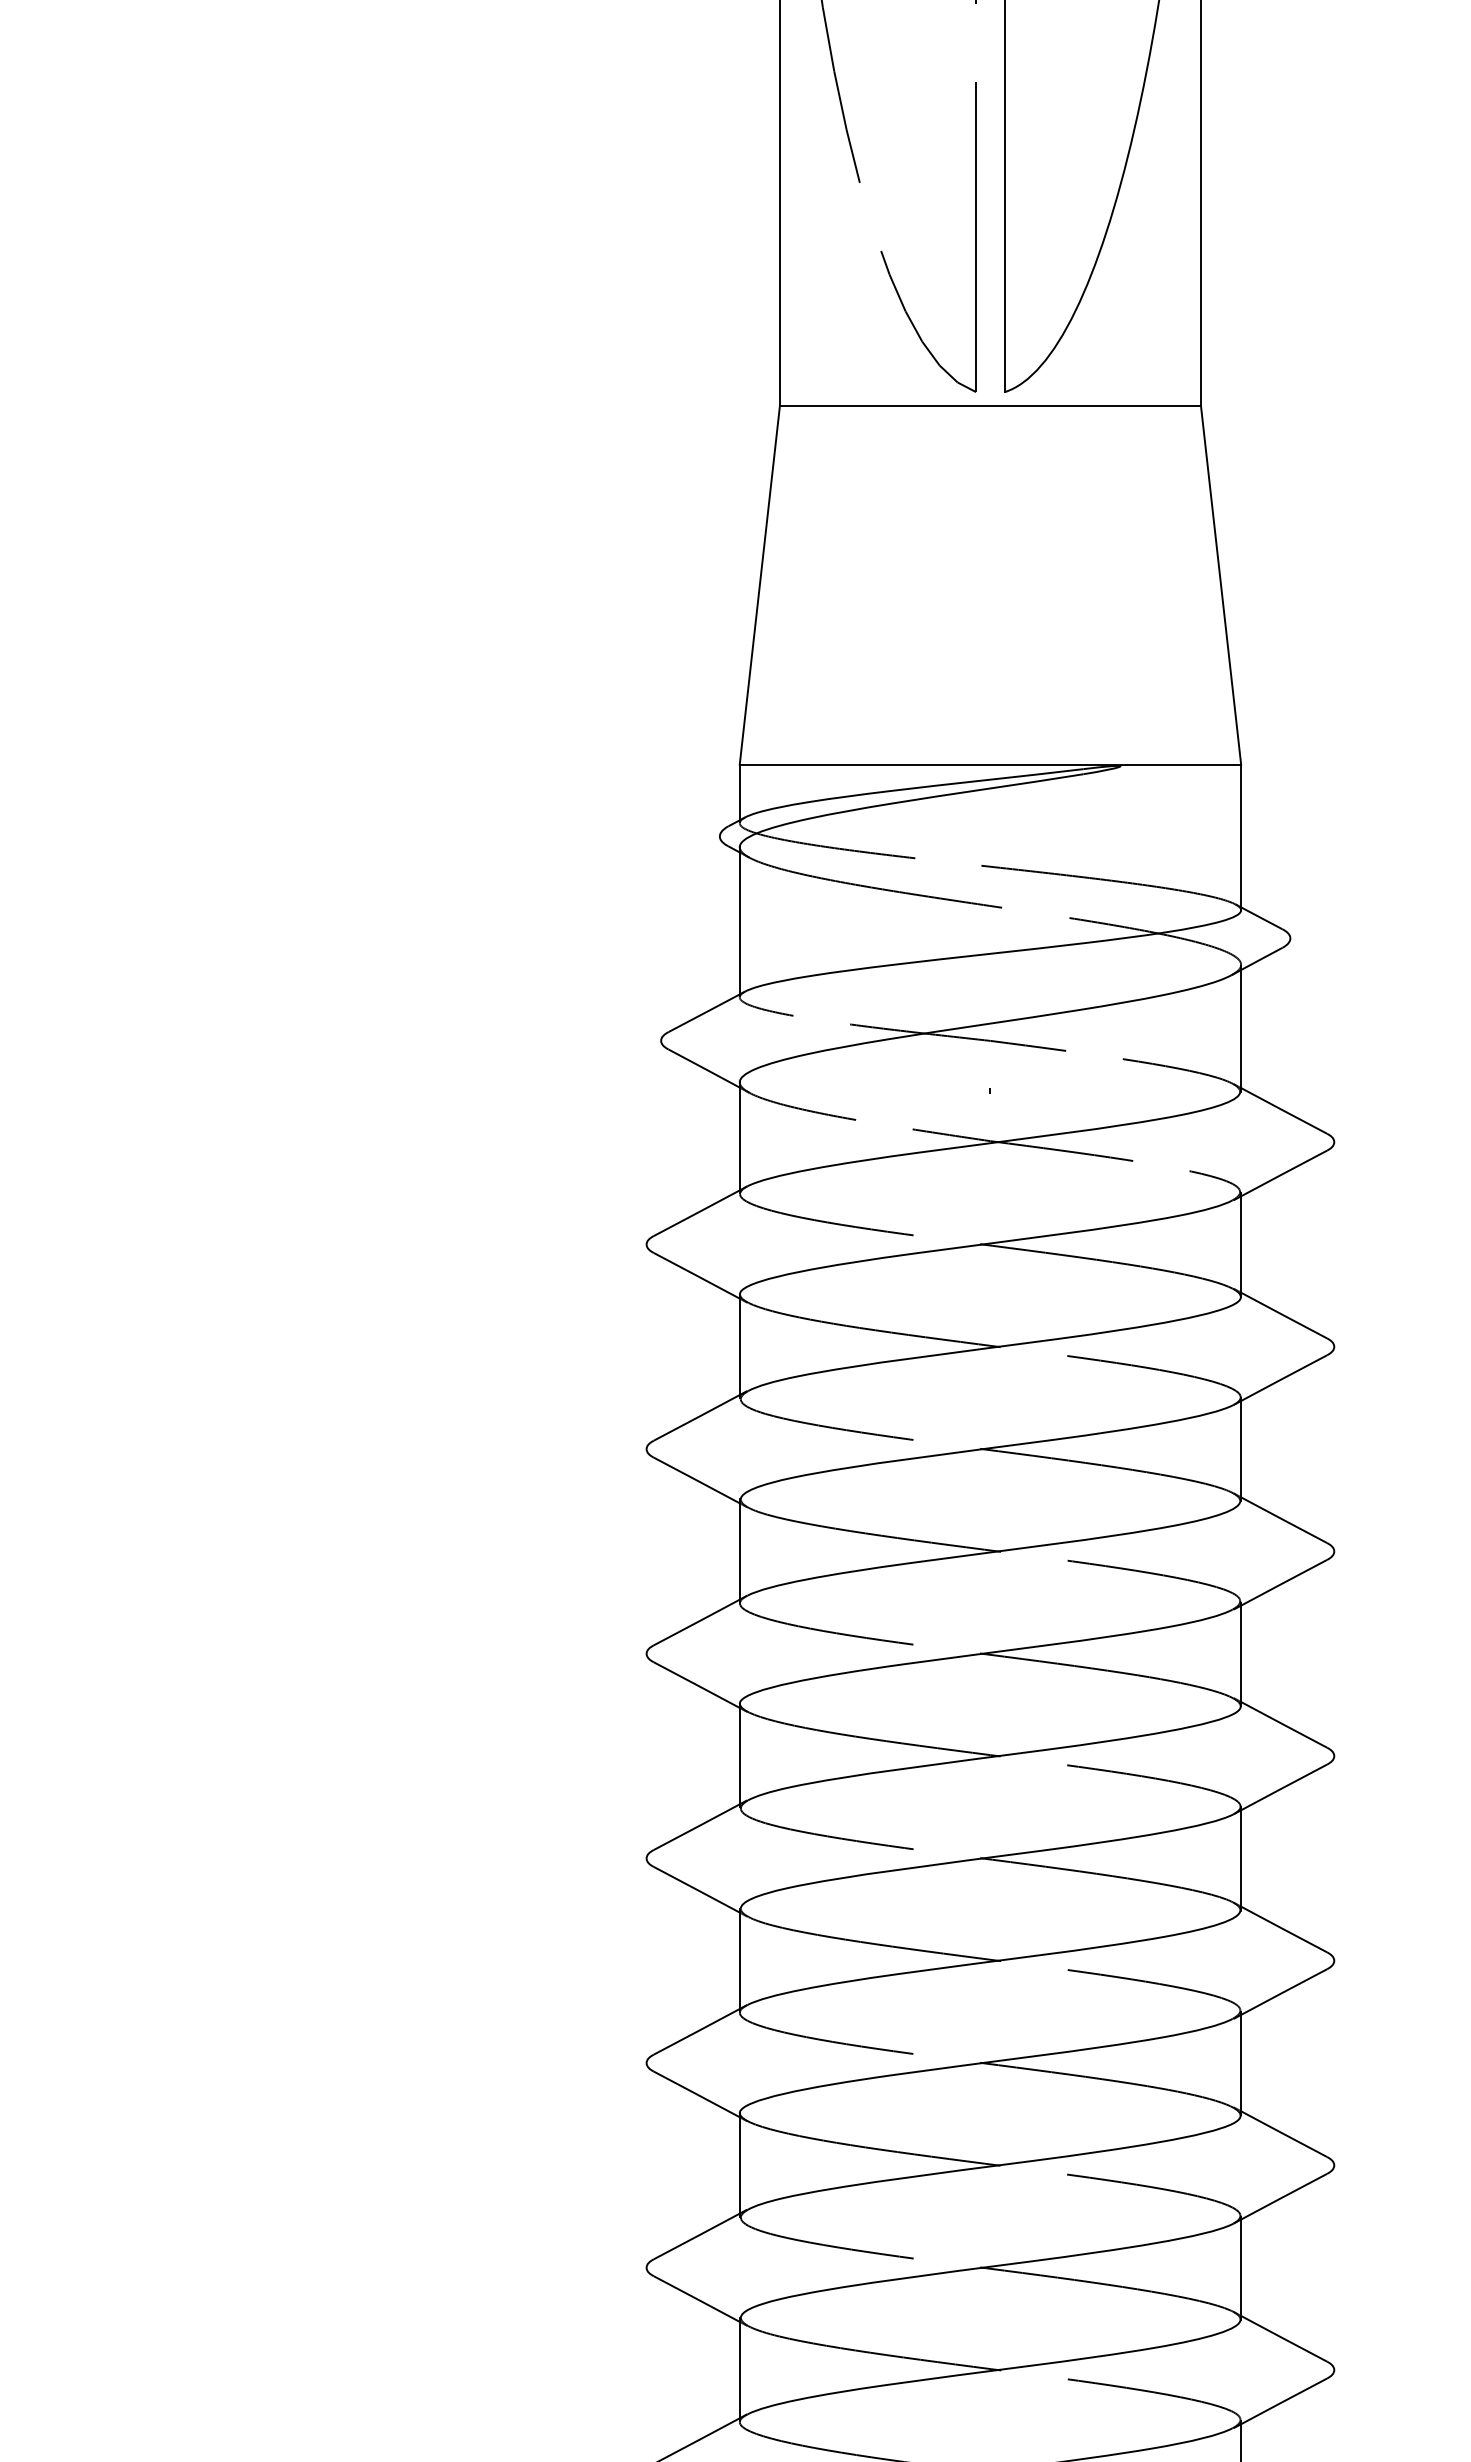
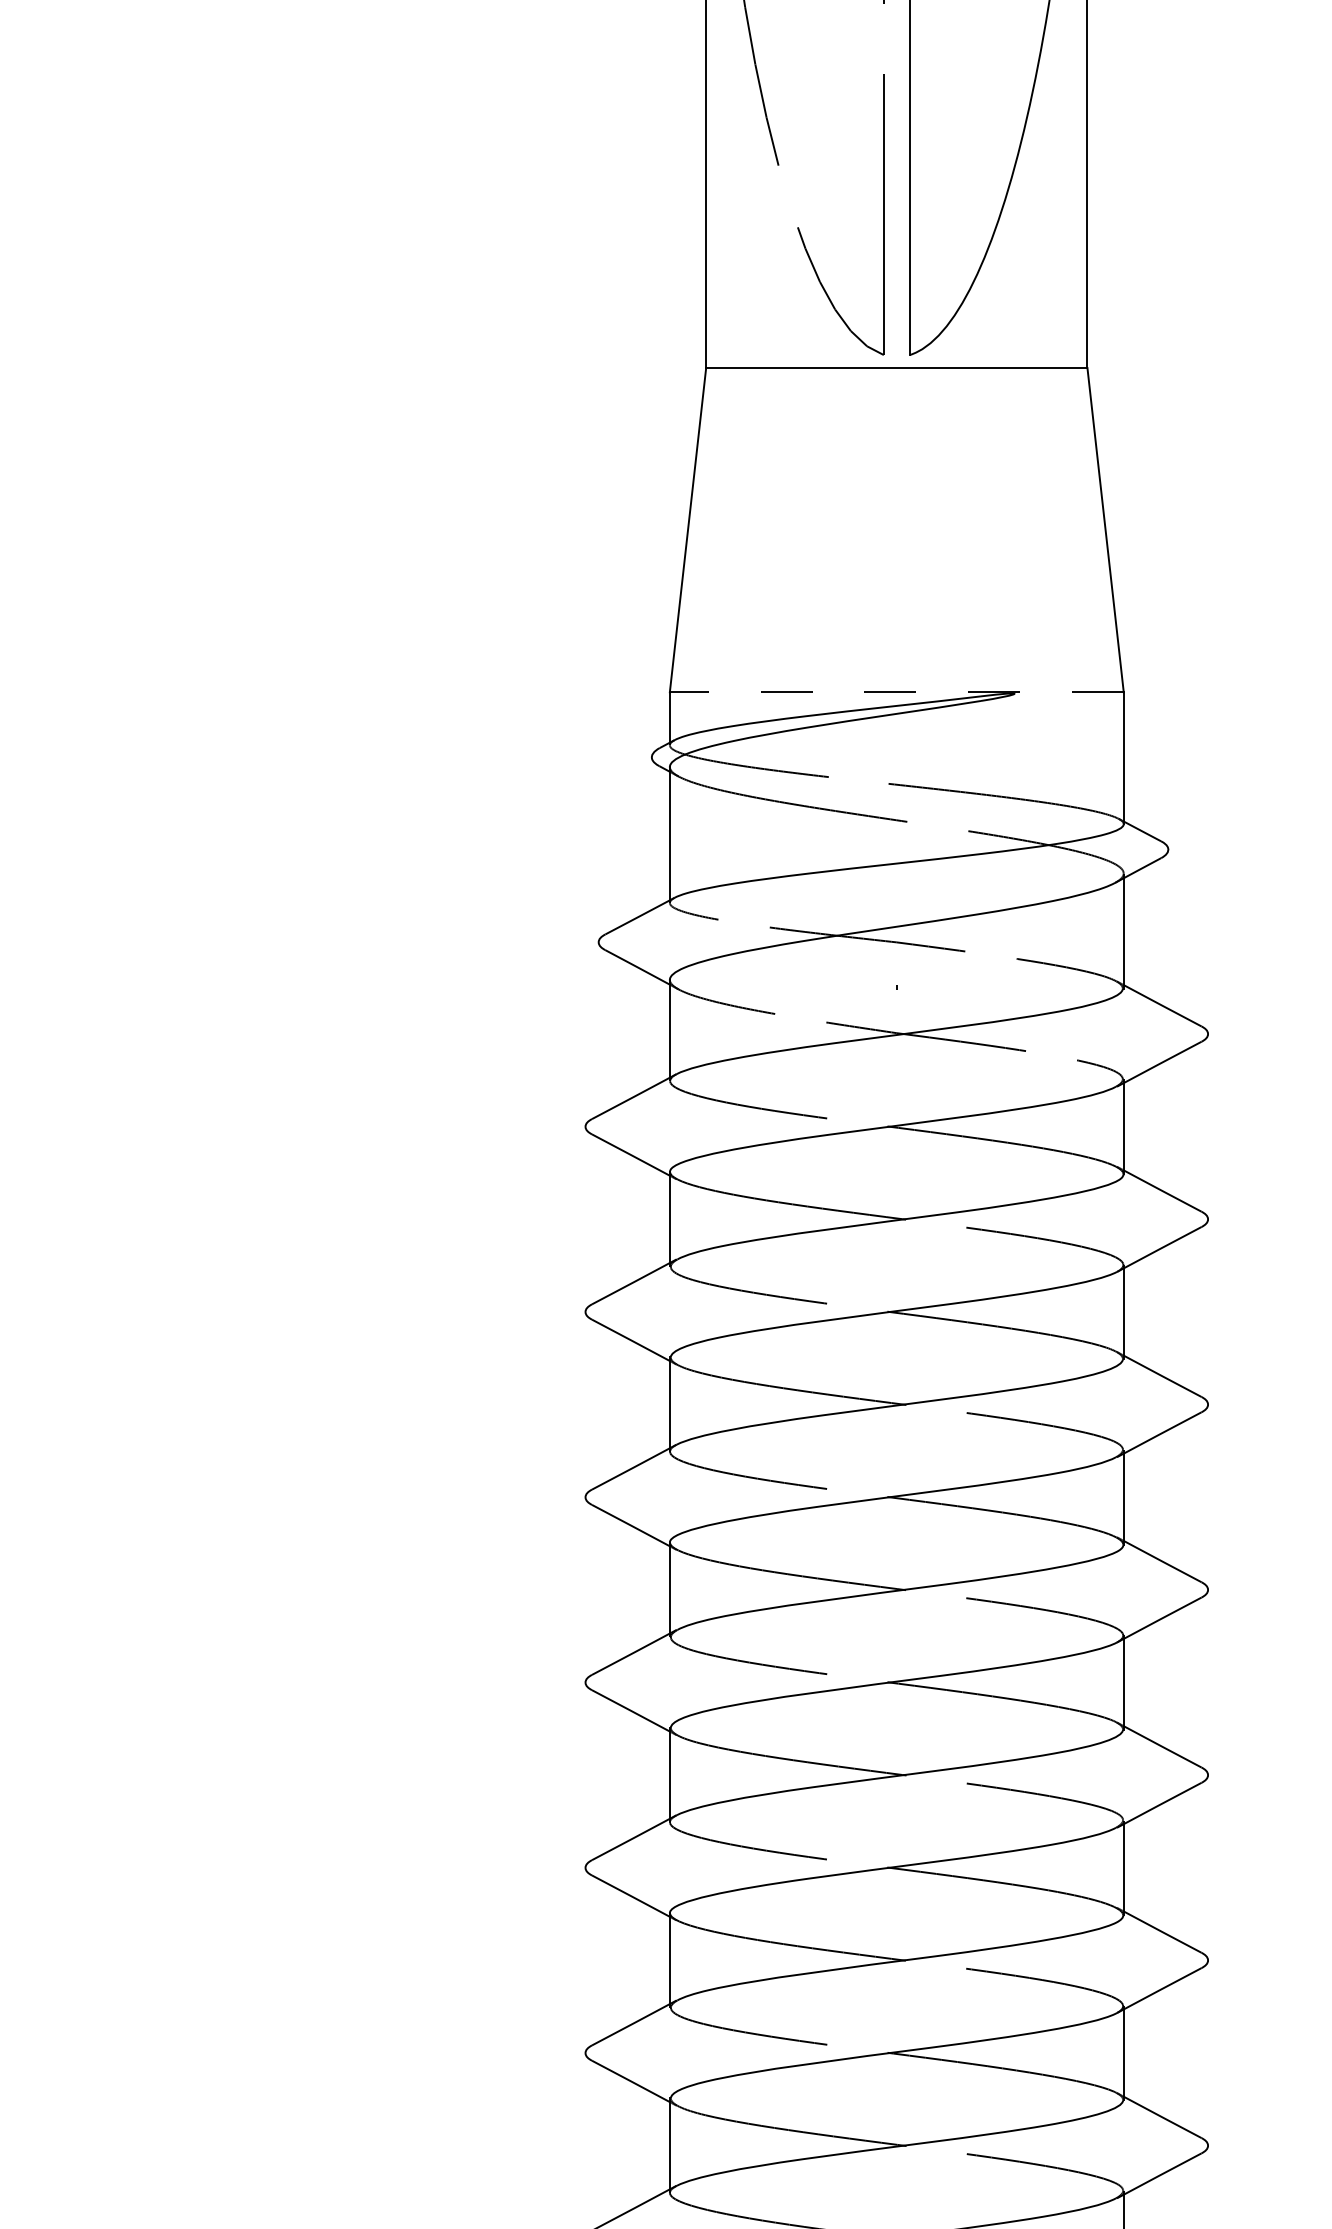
line: (990, 764) -> (896, 692), solid -> dashed

